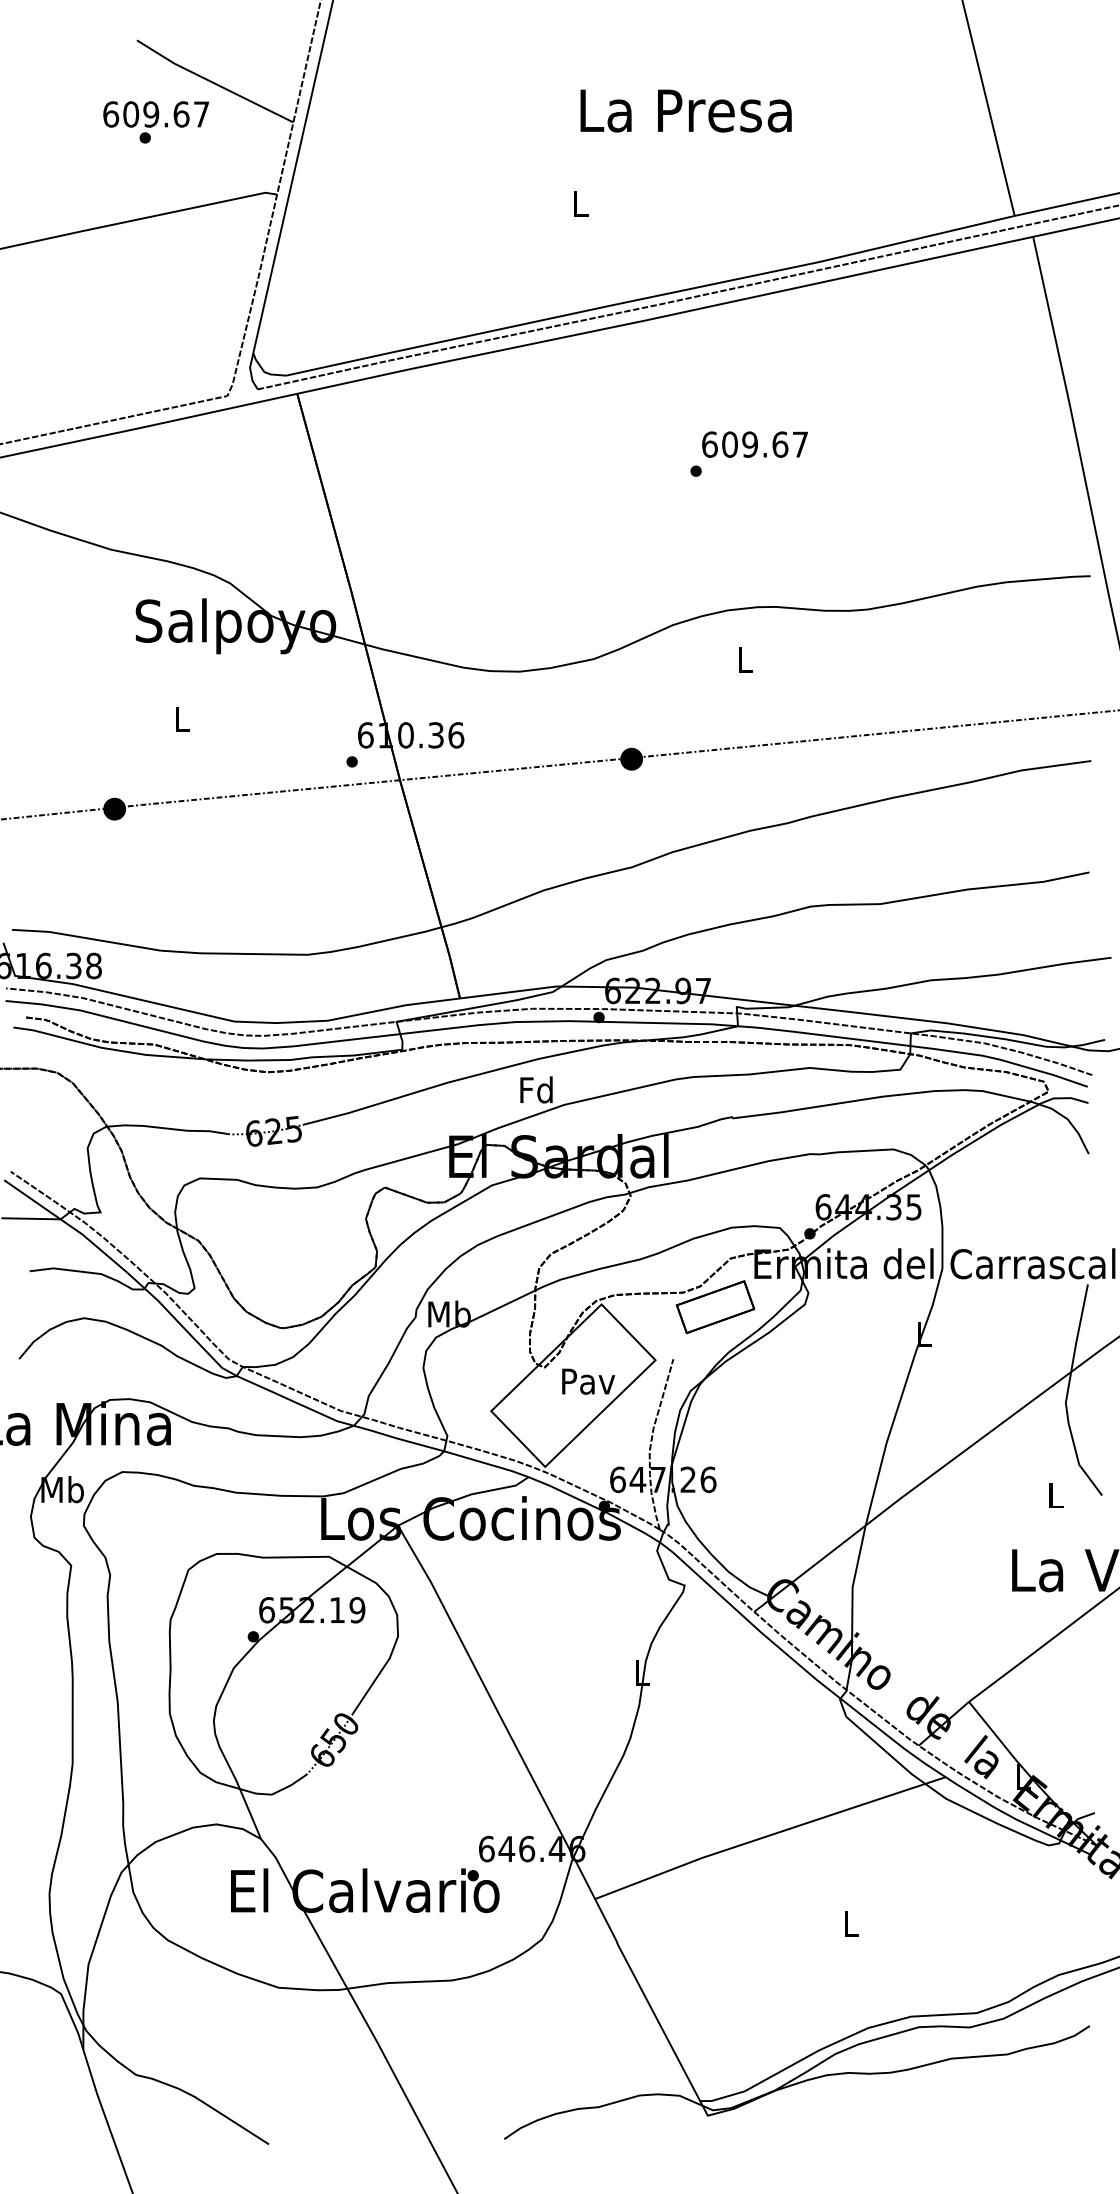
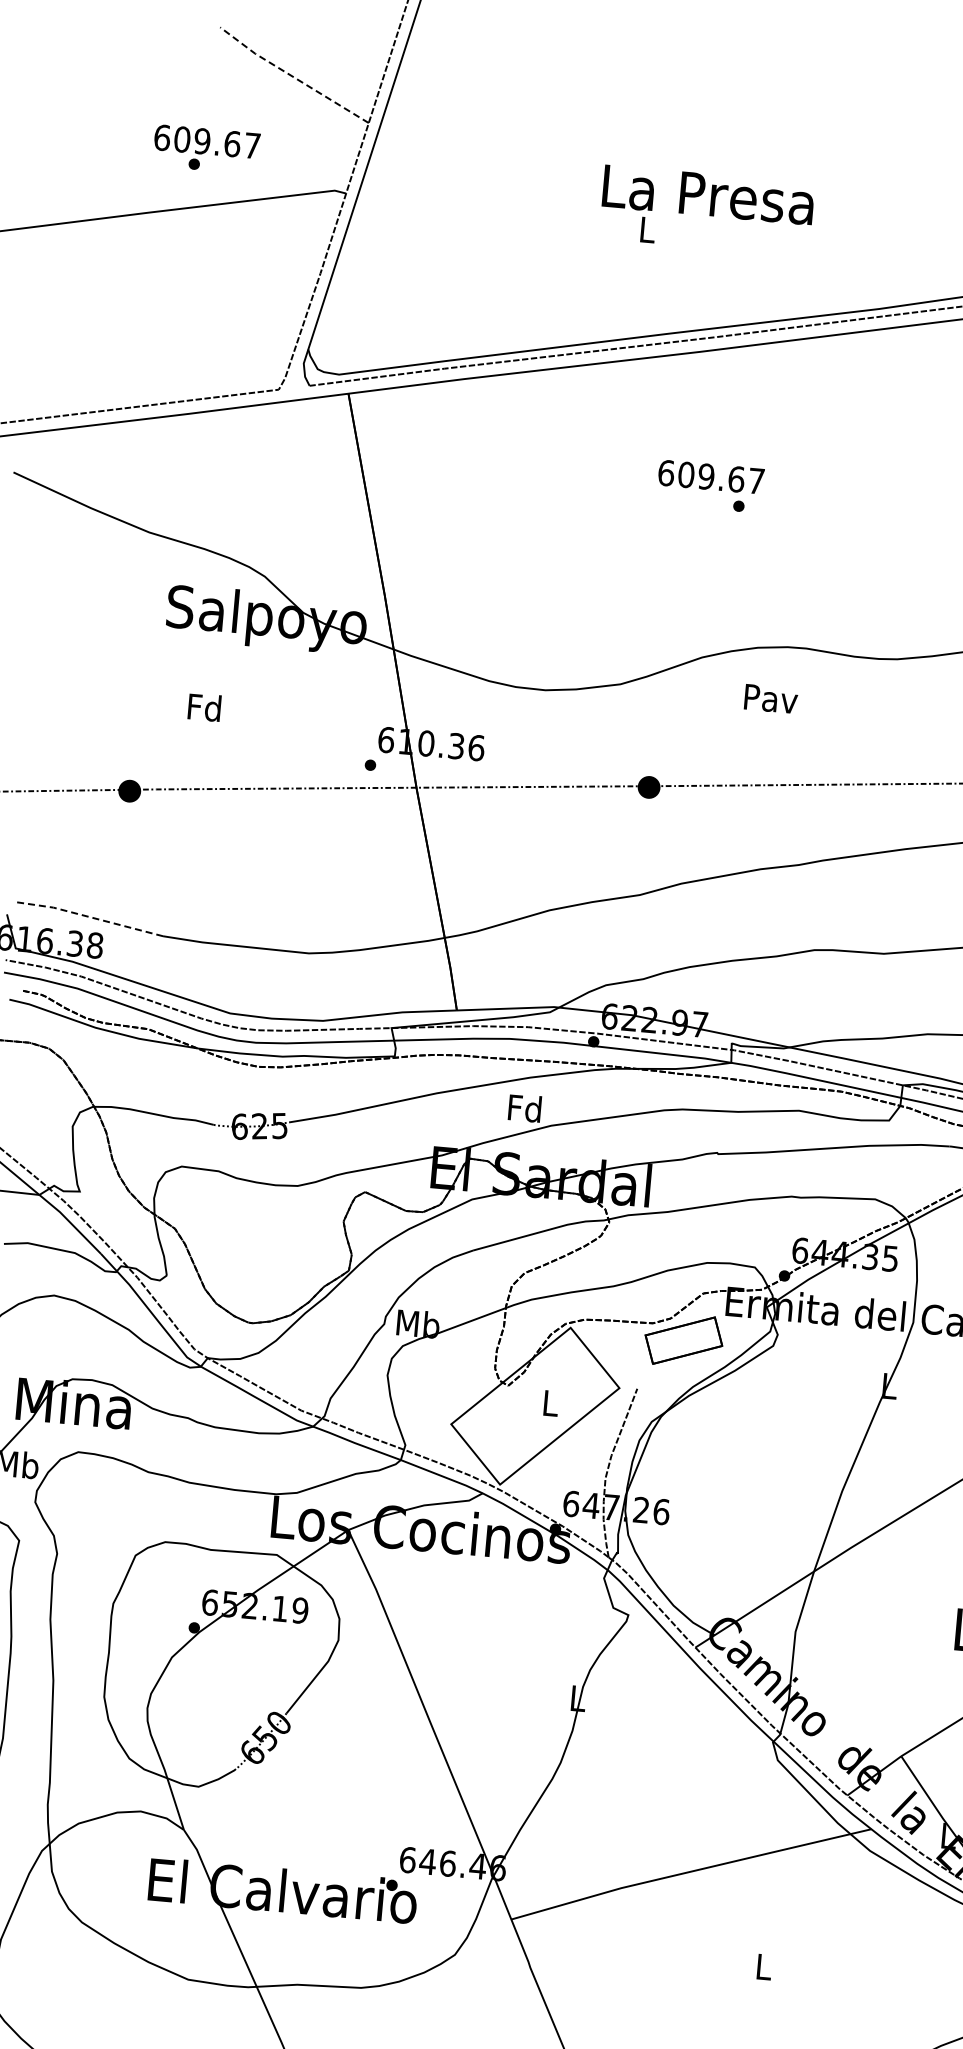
line: (213, 83) -> (292, 77), solid -> dashed
text: (685, 110) -> (707, 194), moved
text: (155, 122) -> (205, 149), moved
text: (754, 444) -> (710, 476), moved
text: (745, 660) -> (771, 699), L -> Pav
text: (181, 718) -> (204, 706), L -> Fd
line: (85, 938) -> (89, 917), solid -> dashed
text: (588, 1381) -> (550, 1403), Pav -> L

